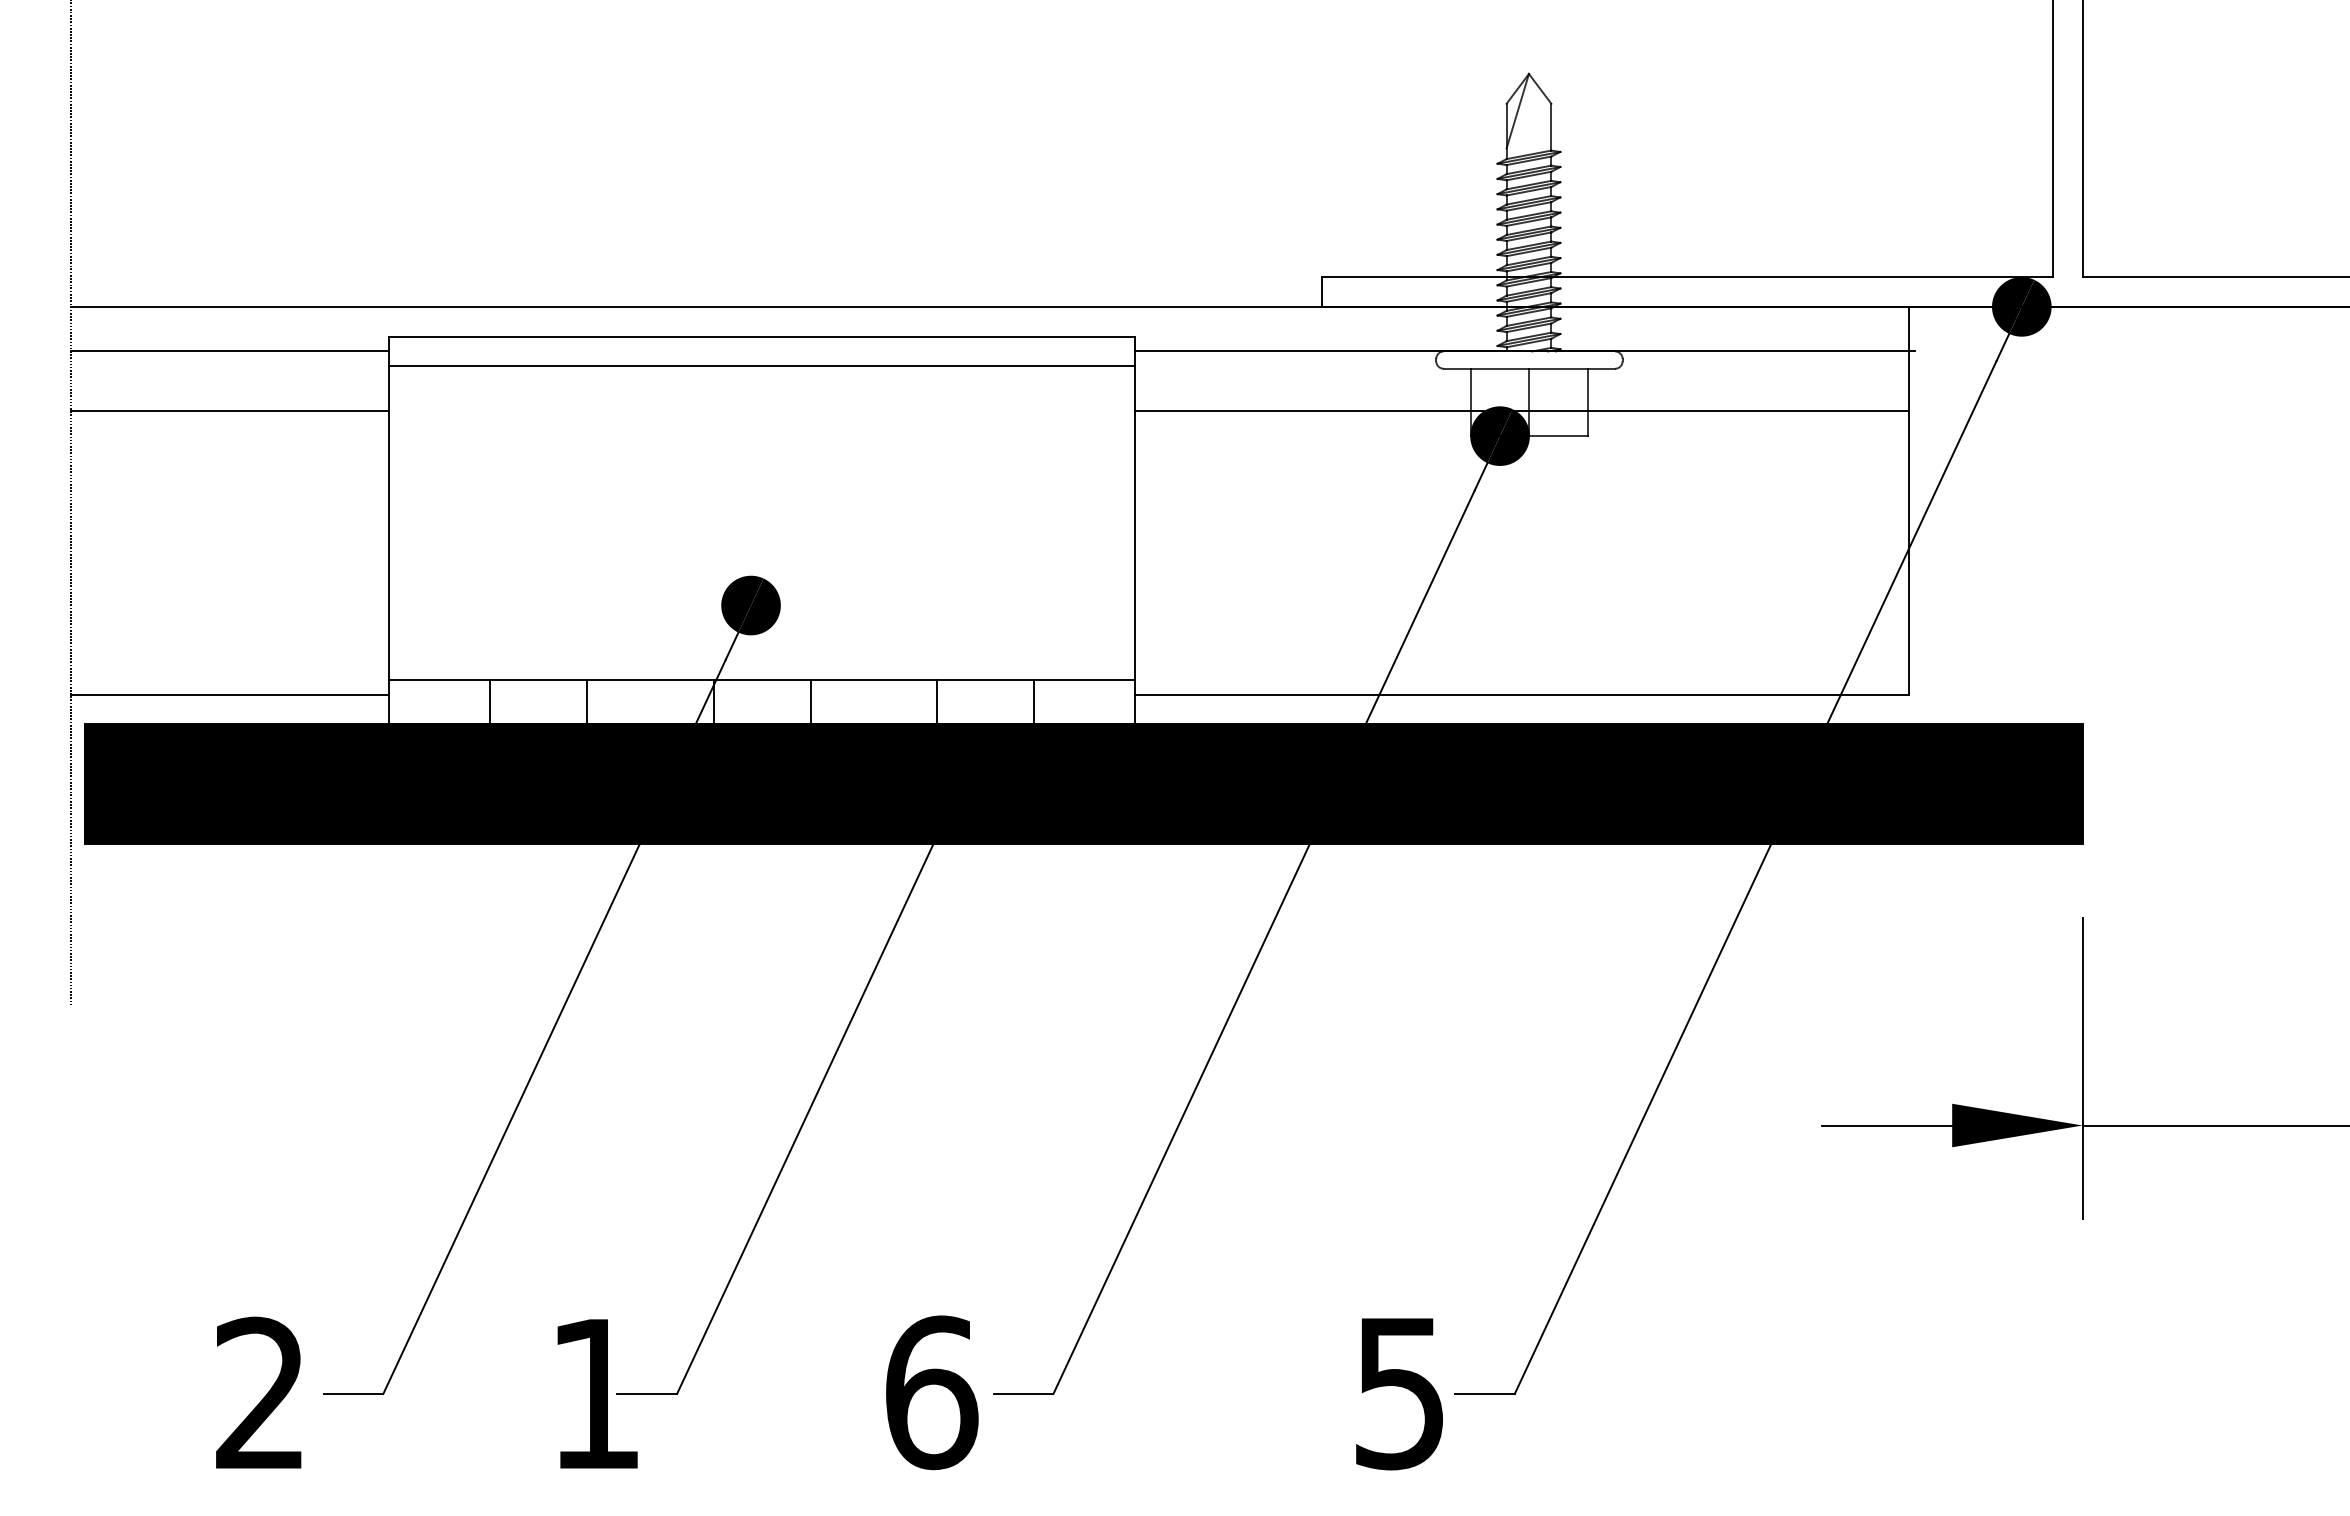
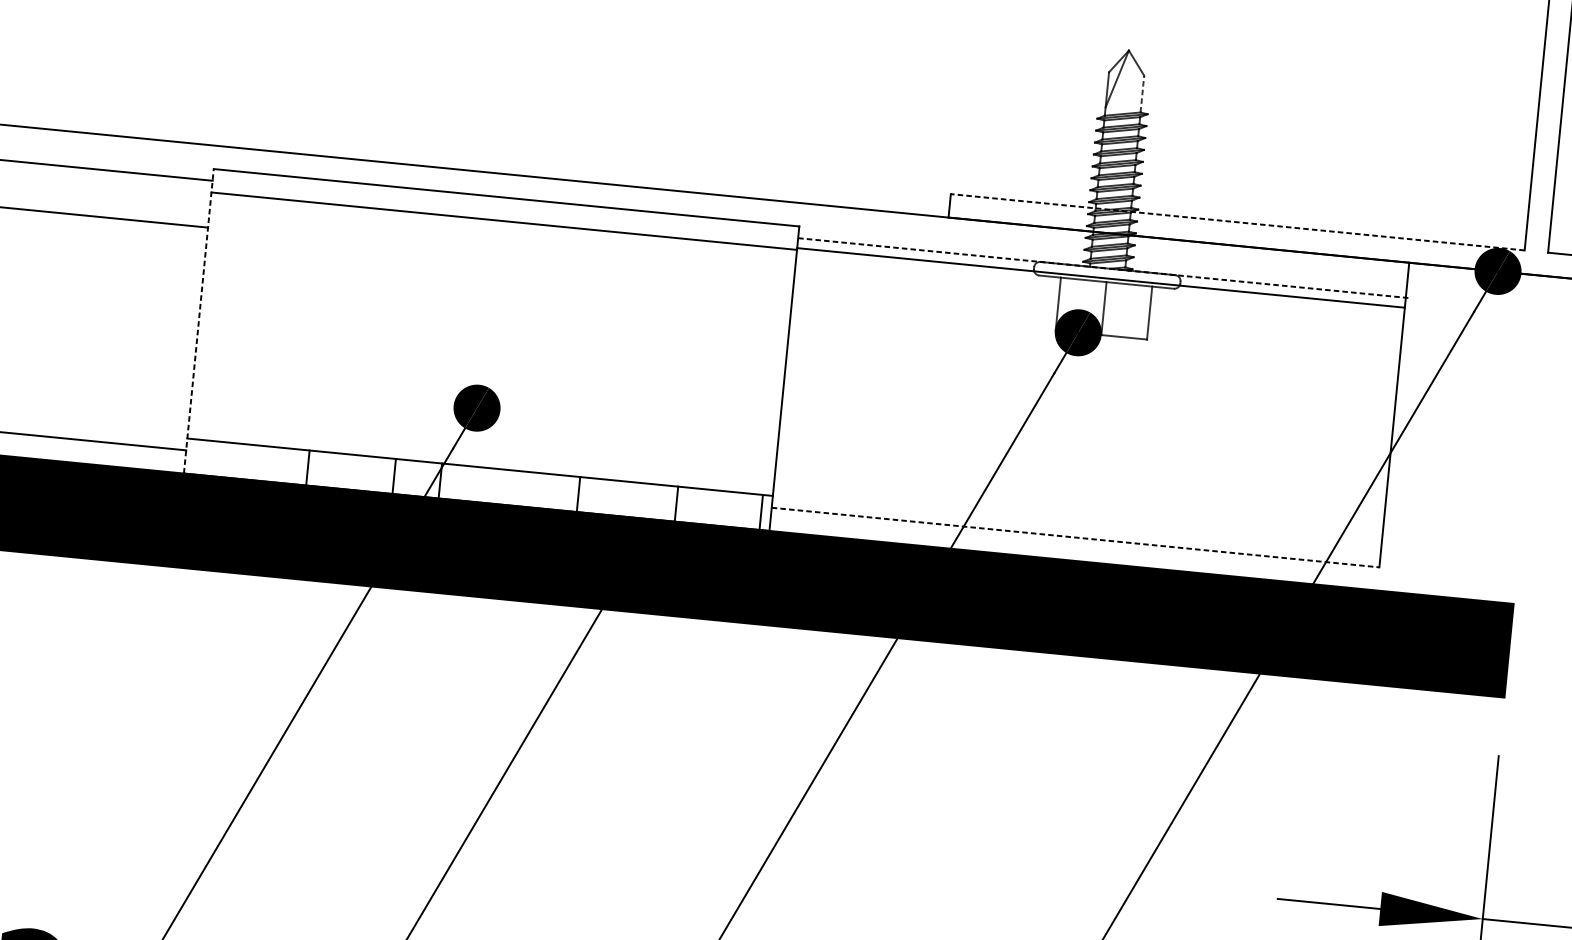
line: (1551, 126) -> (1142, 93), solid -> dashed
line: (1686, 277) -> (1236, 222), solid -> dashed
line: (1524, 351) -> (1104, 268), solid -> dashed
line: (1521, 411) -> (1100, 278), moved
line: (389, 530) -> (198, 321), solid -> dashed
line: (1521, 694) -> (1075, 537), solid -> dashed
line: (490, 701) -> (308, 467), moved
line: (587, 701) -> (394, 476), moved
line: (810, 701) -> (578, 494), moved
line: (937, 701) -> (676, 503), moved
line: (1034, 701) -> (761, 512), moved

